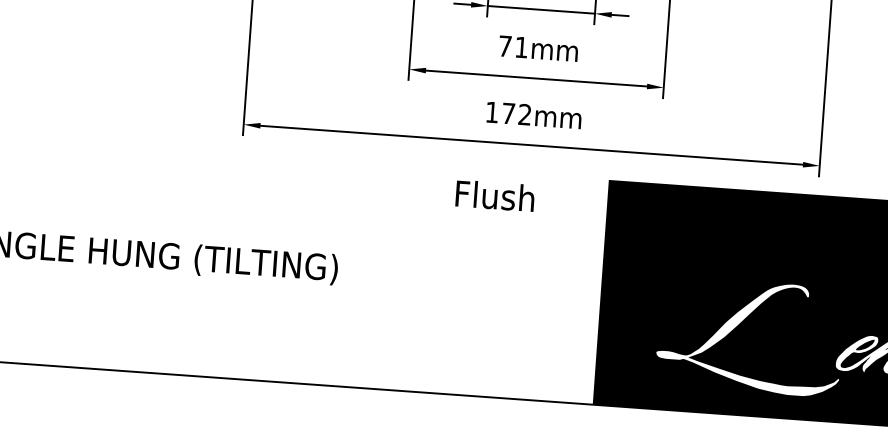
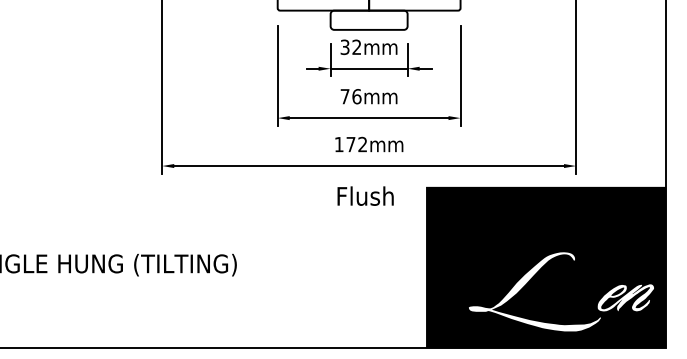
text: (521, 47) -> (356, 96), 71mm -> 76mm
text: (495, 195) -> (365, 195), moved

